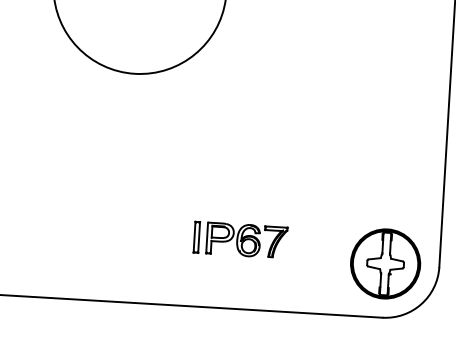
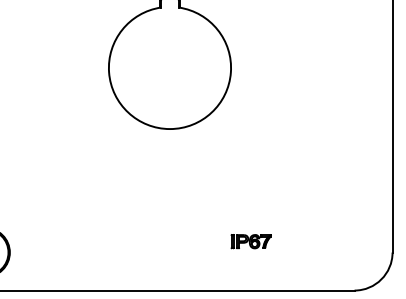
part: (239, 239) -> (250, 241), size x0.6
part: (385, 263) -> (354, 252), removed

